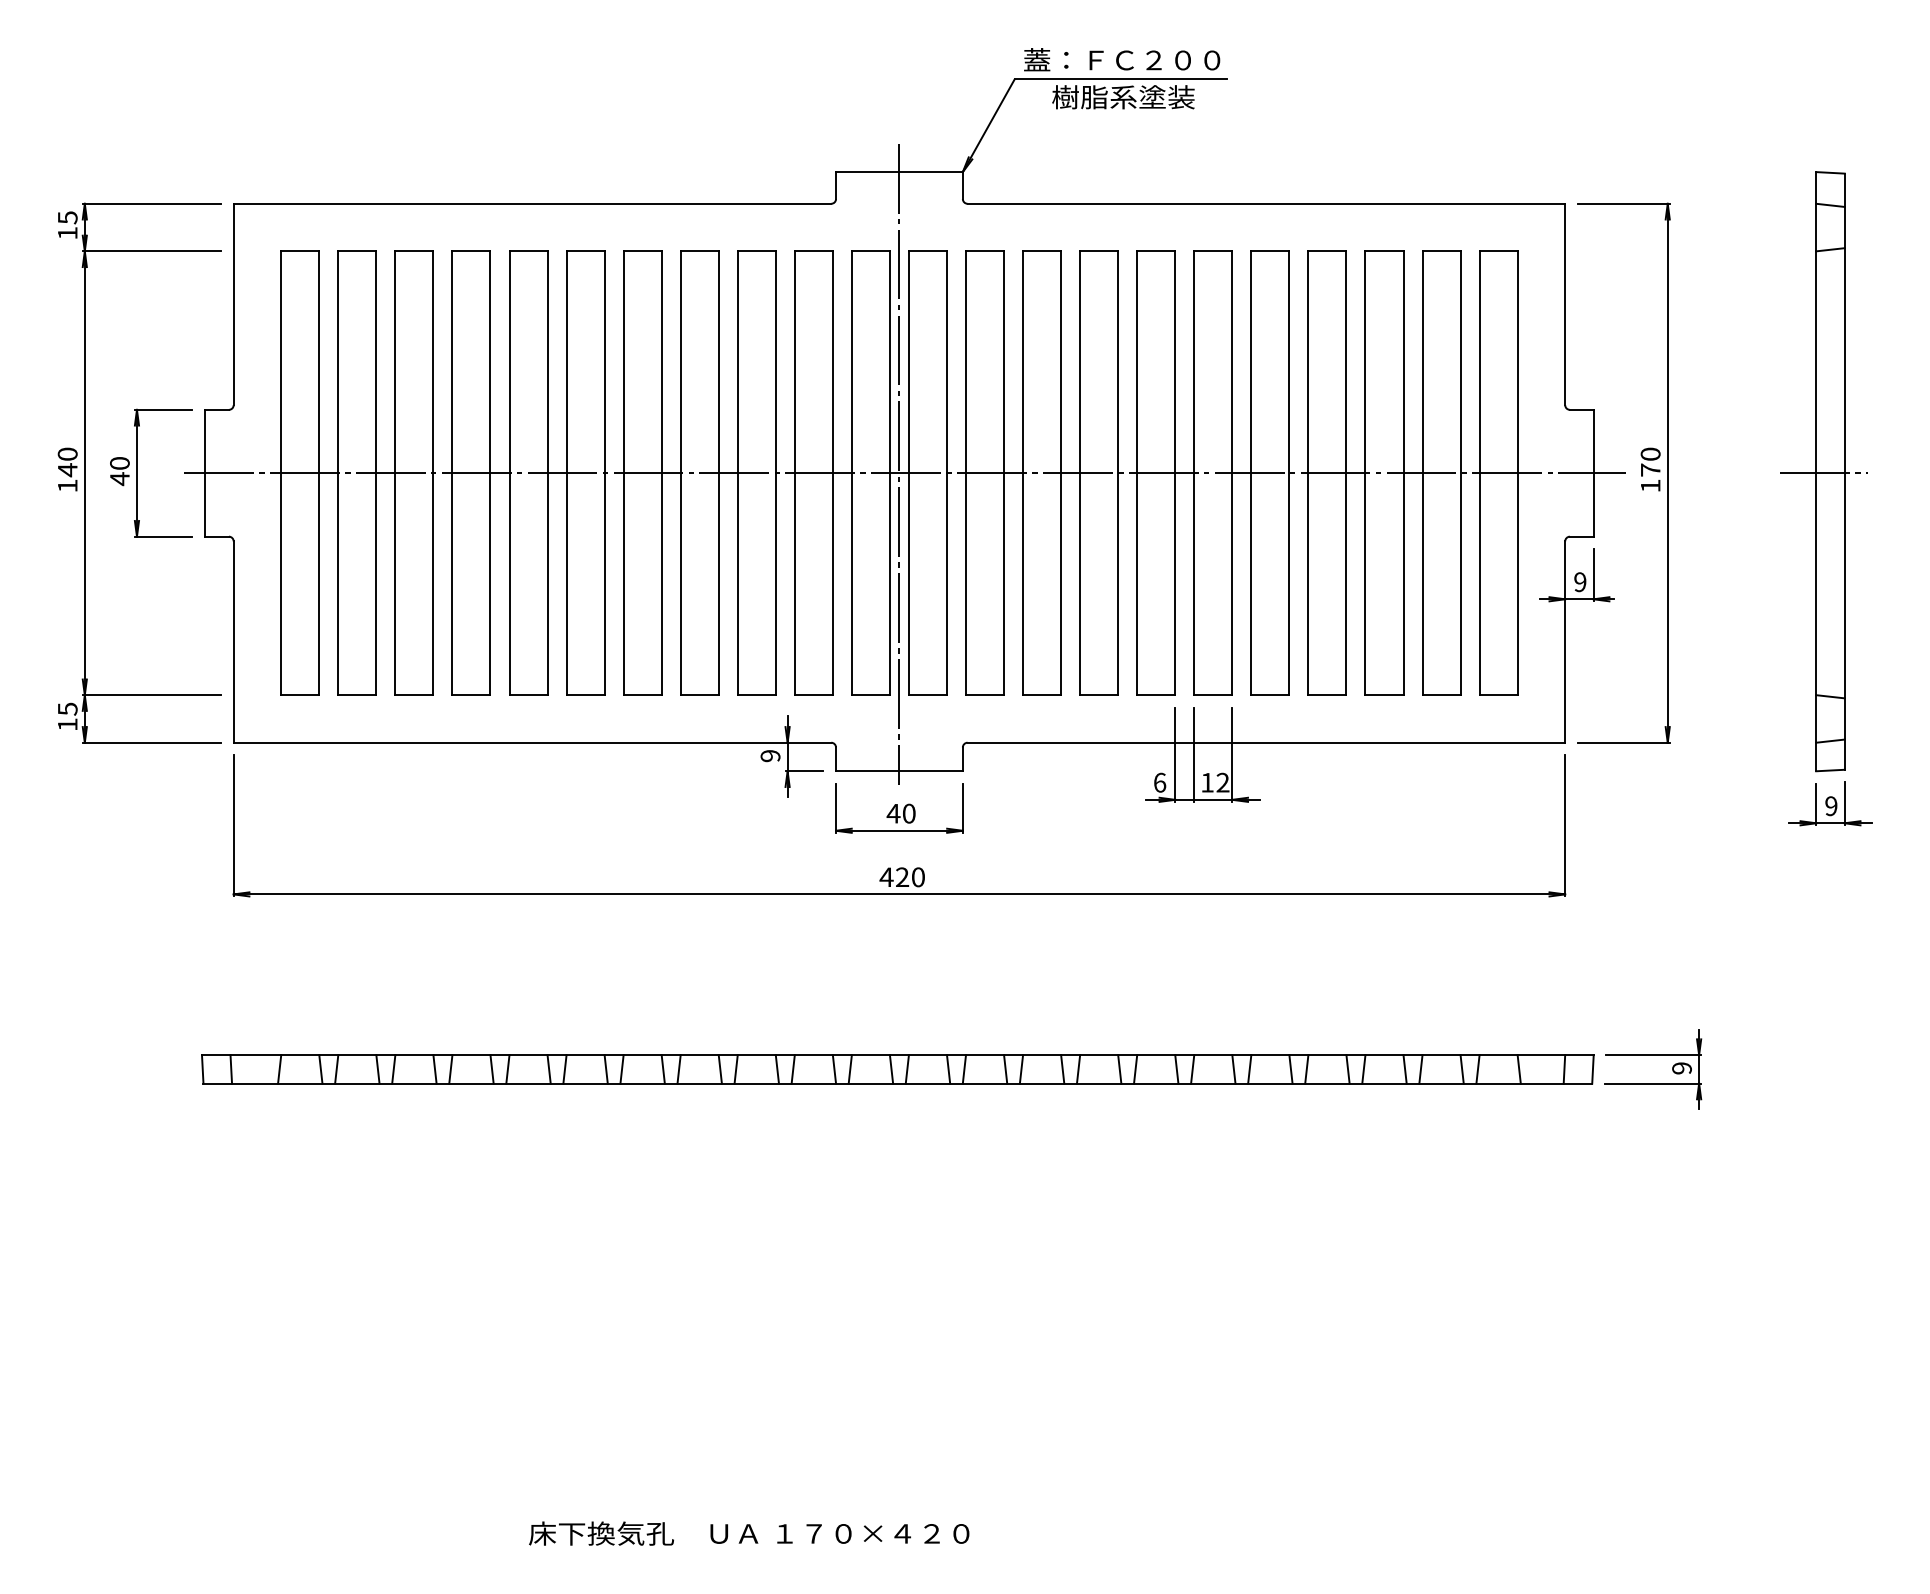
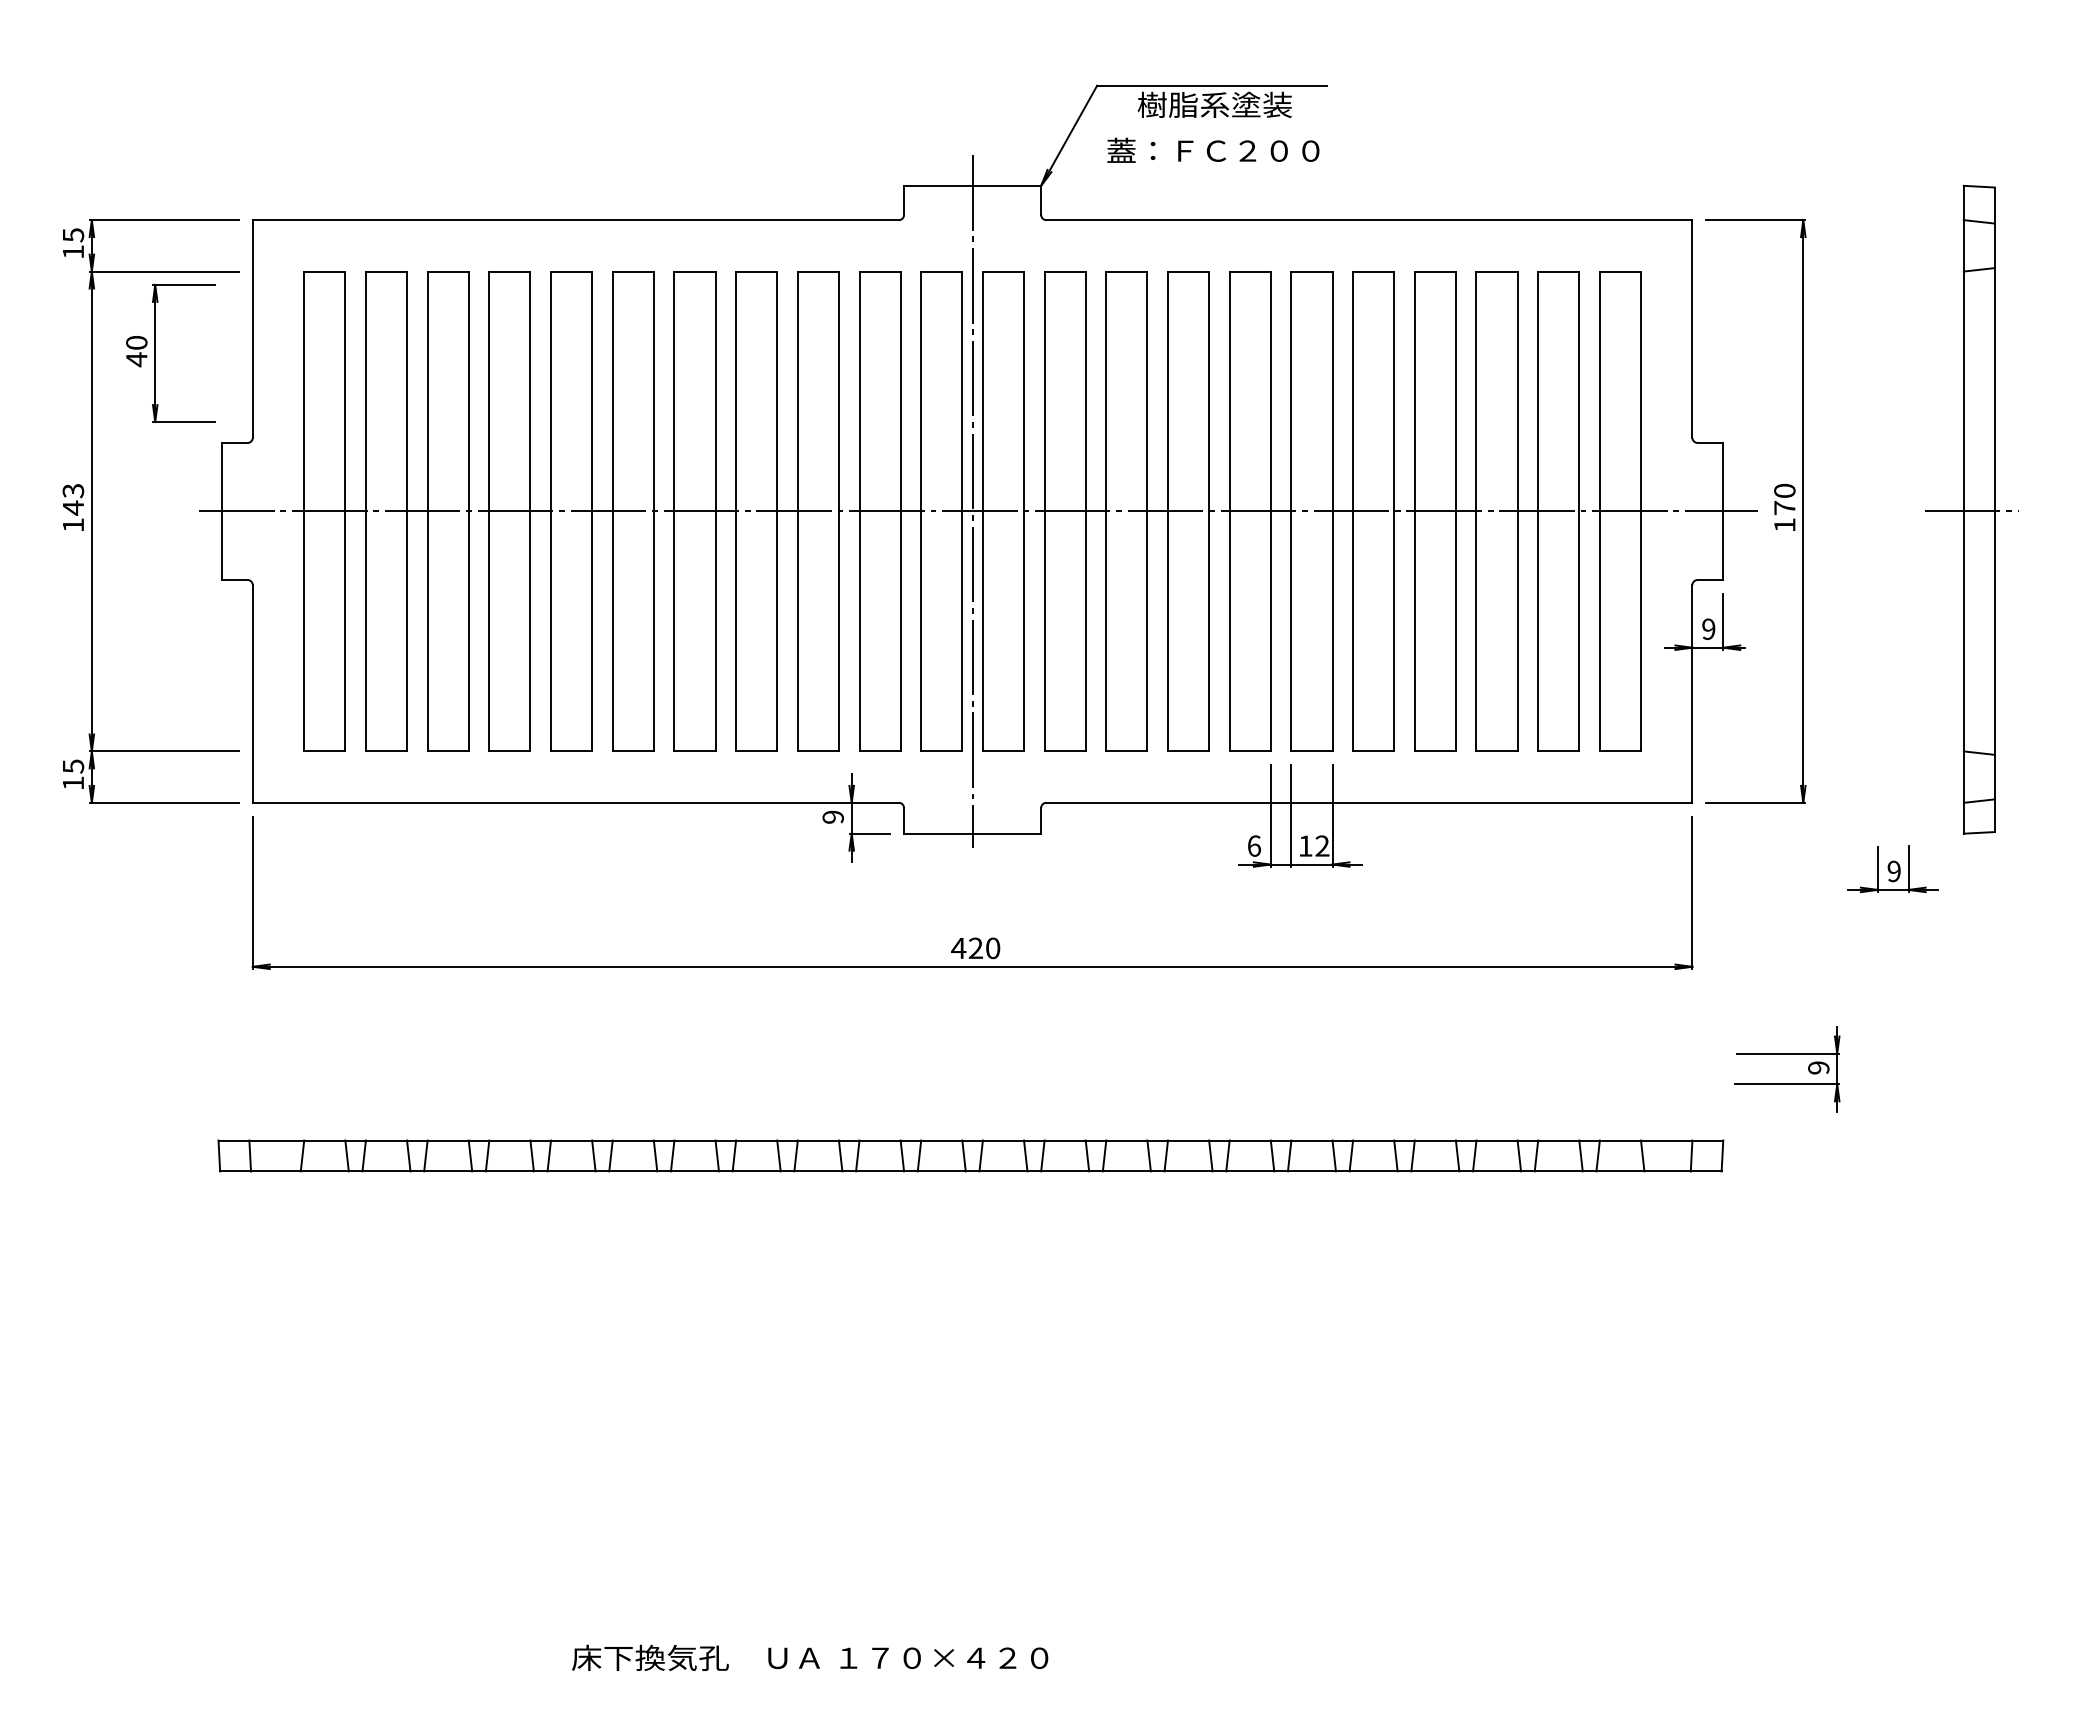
text: (1122, 58) -> (1213, 149), moved
text: (67, 453) -> (73, 490), 140 -> 143
part: (137, 473) -> (155, 353), moved
part: (1829, 804) -> (1892, 869), moved
part: (899, 808) -> (972, 873), removed
part: (1653, 1082) -> (1787, 1083), moved

